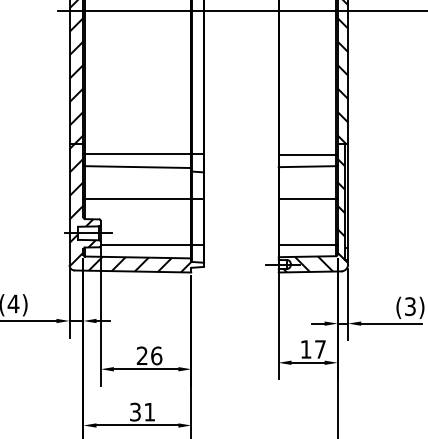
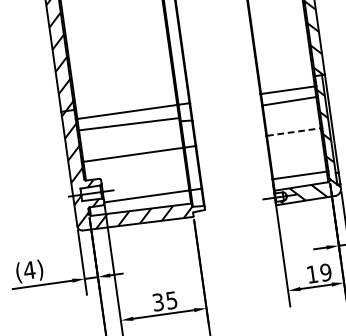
line: (308, 199) -> (294, 132), solid -> dashed
text: (319, 349) -> (325, 272), 17 -> 19
text: (149, 355) -> (165, 301), 26 -> 35

